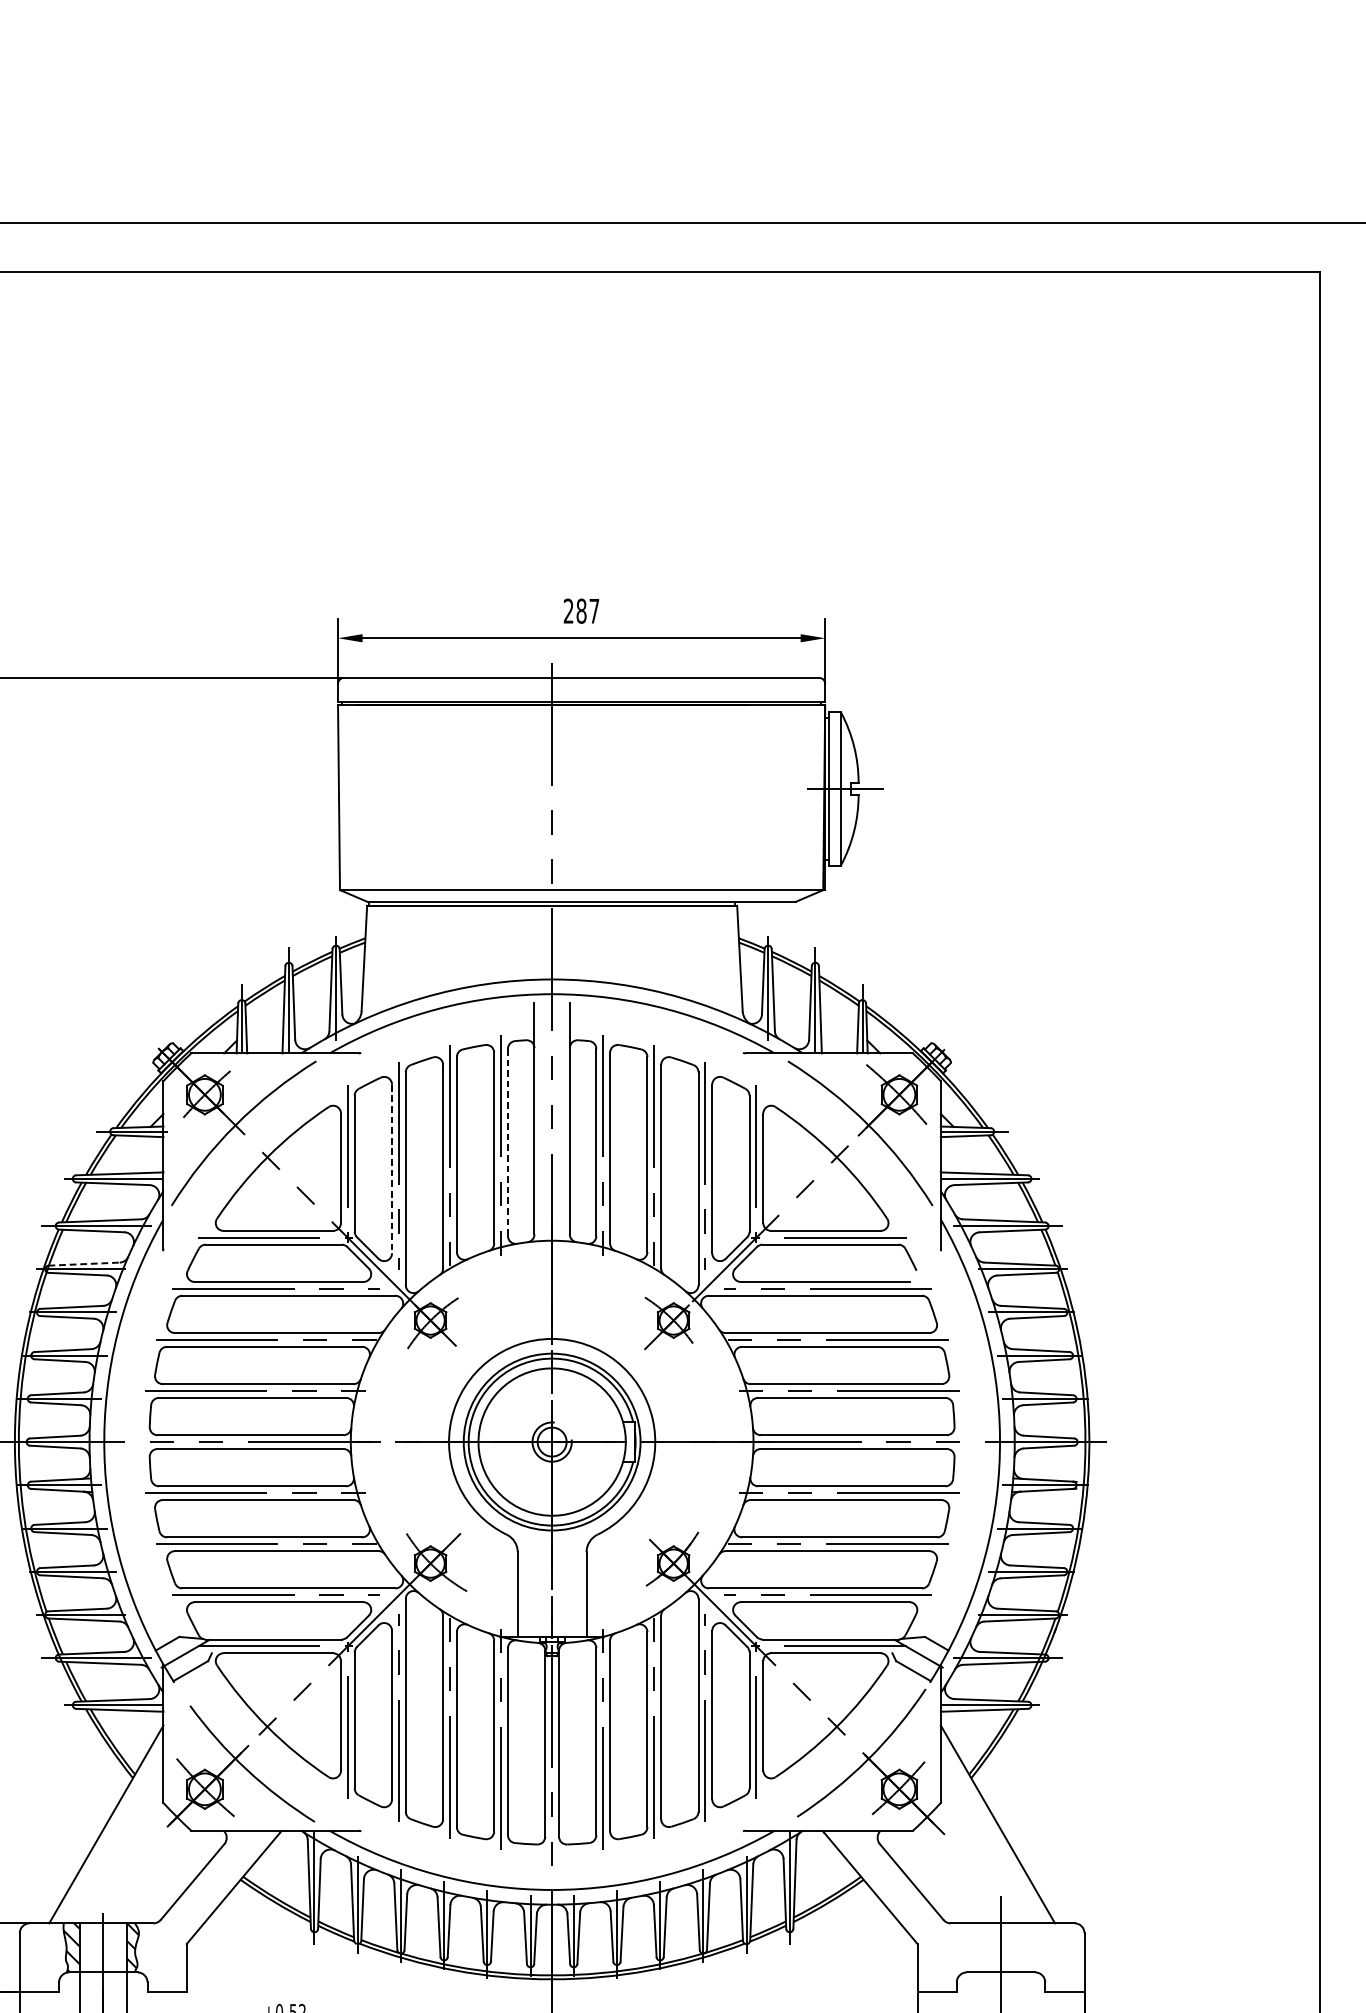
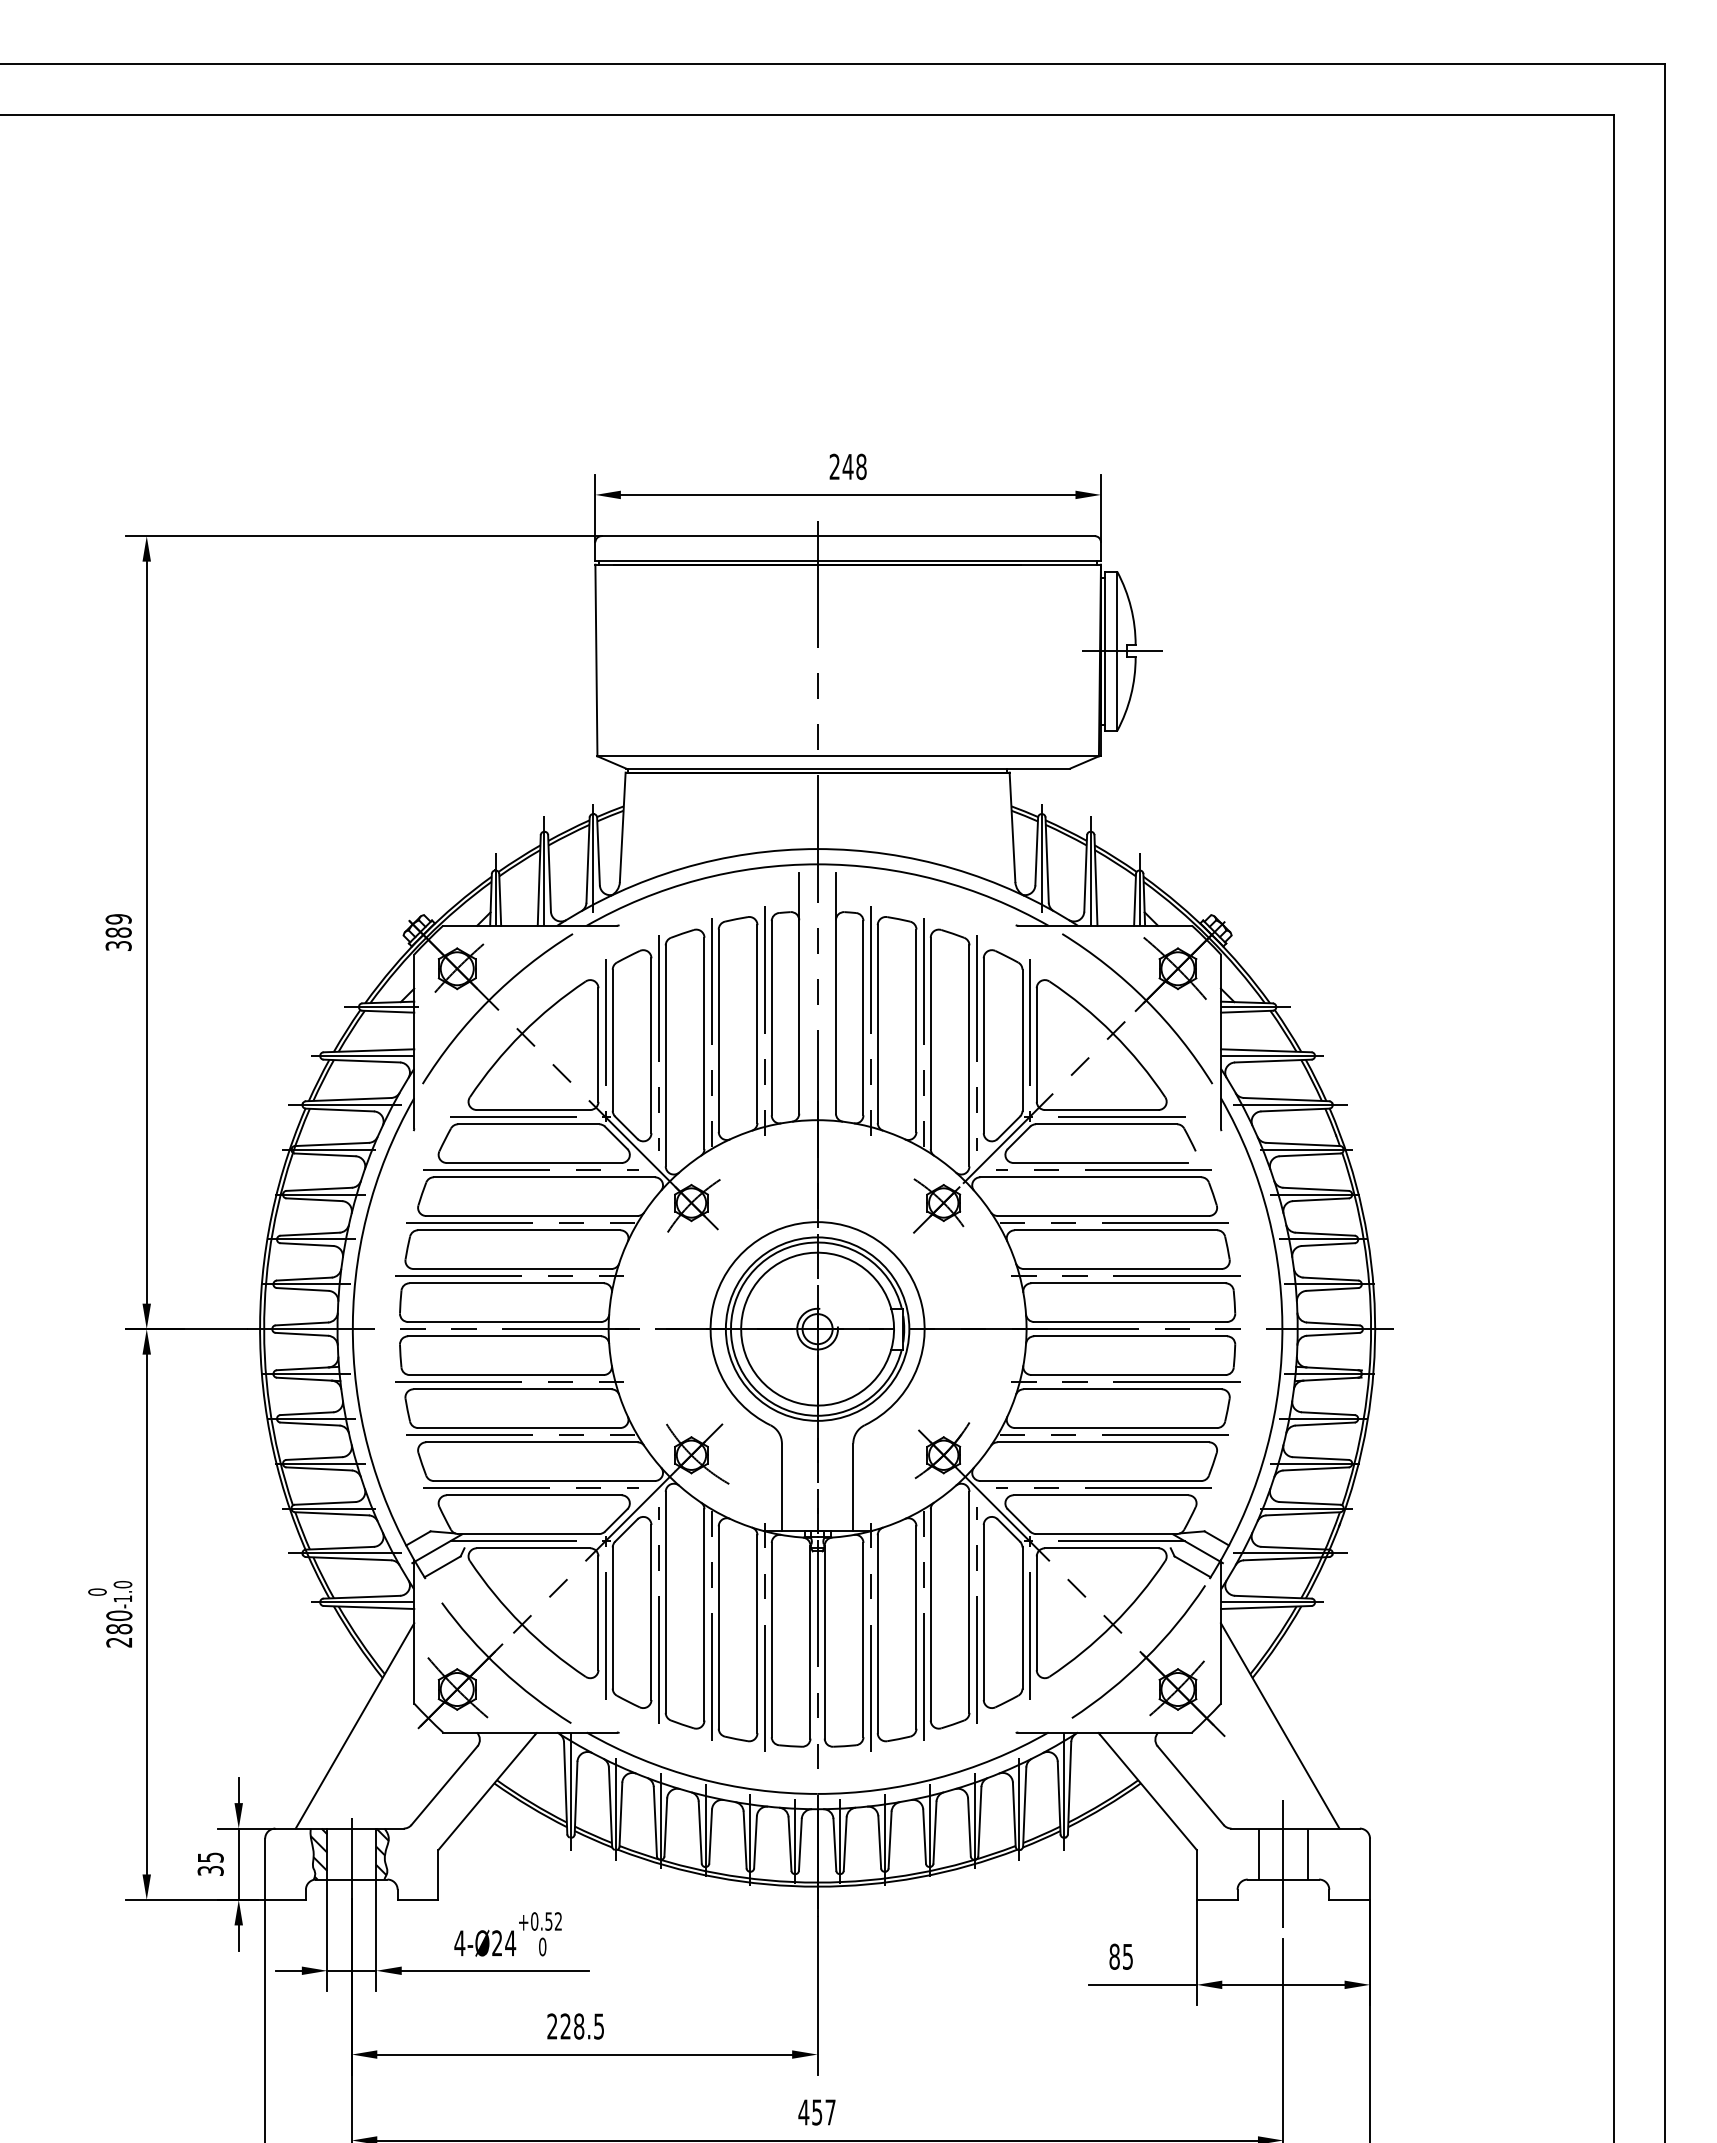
text: (587, 610) -> (854, 466), 287 -> 248
line: (507, 1142) -> (771, 1018), dashed -> solid
line: (392, 1169) -> (651, 1046), dashed -> solid
line: (83, 1264) -> (331, 1144), dashed -> solid
line: (976, 1947) -> (1258, 1853), added
line: (1024, 1947) -> (1307, 1853), added

